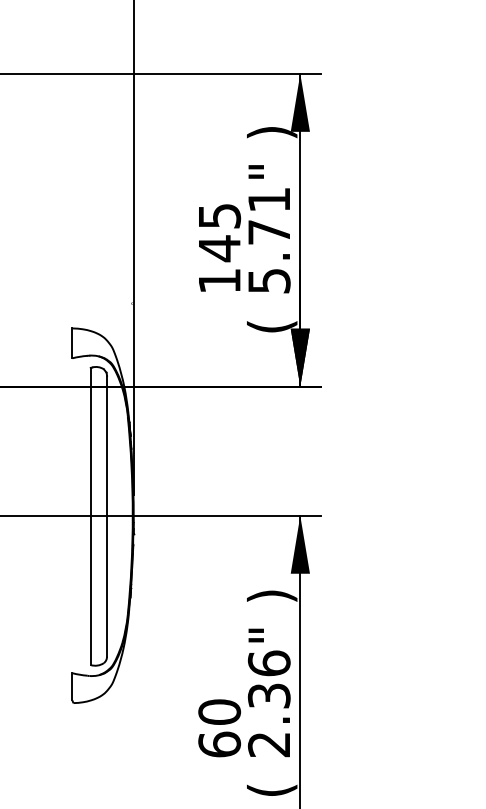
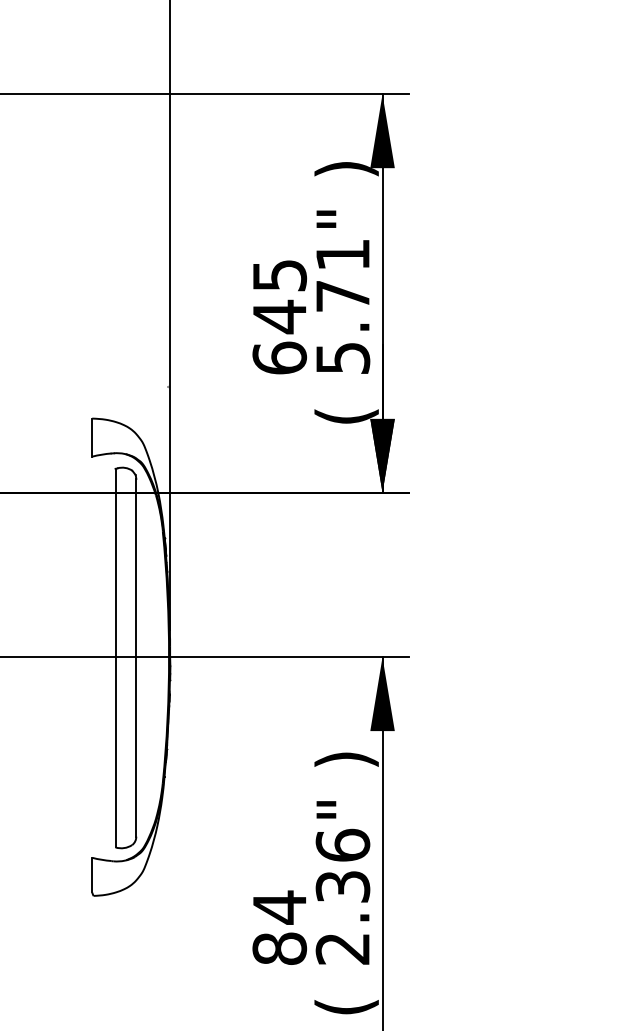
text: (219, 280) -> (279, 357), 145 -> 645
text: (219, 727) -> (279, 926), 60 -> 84

